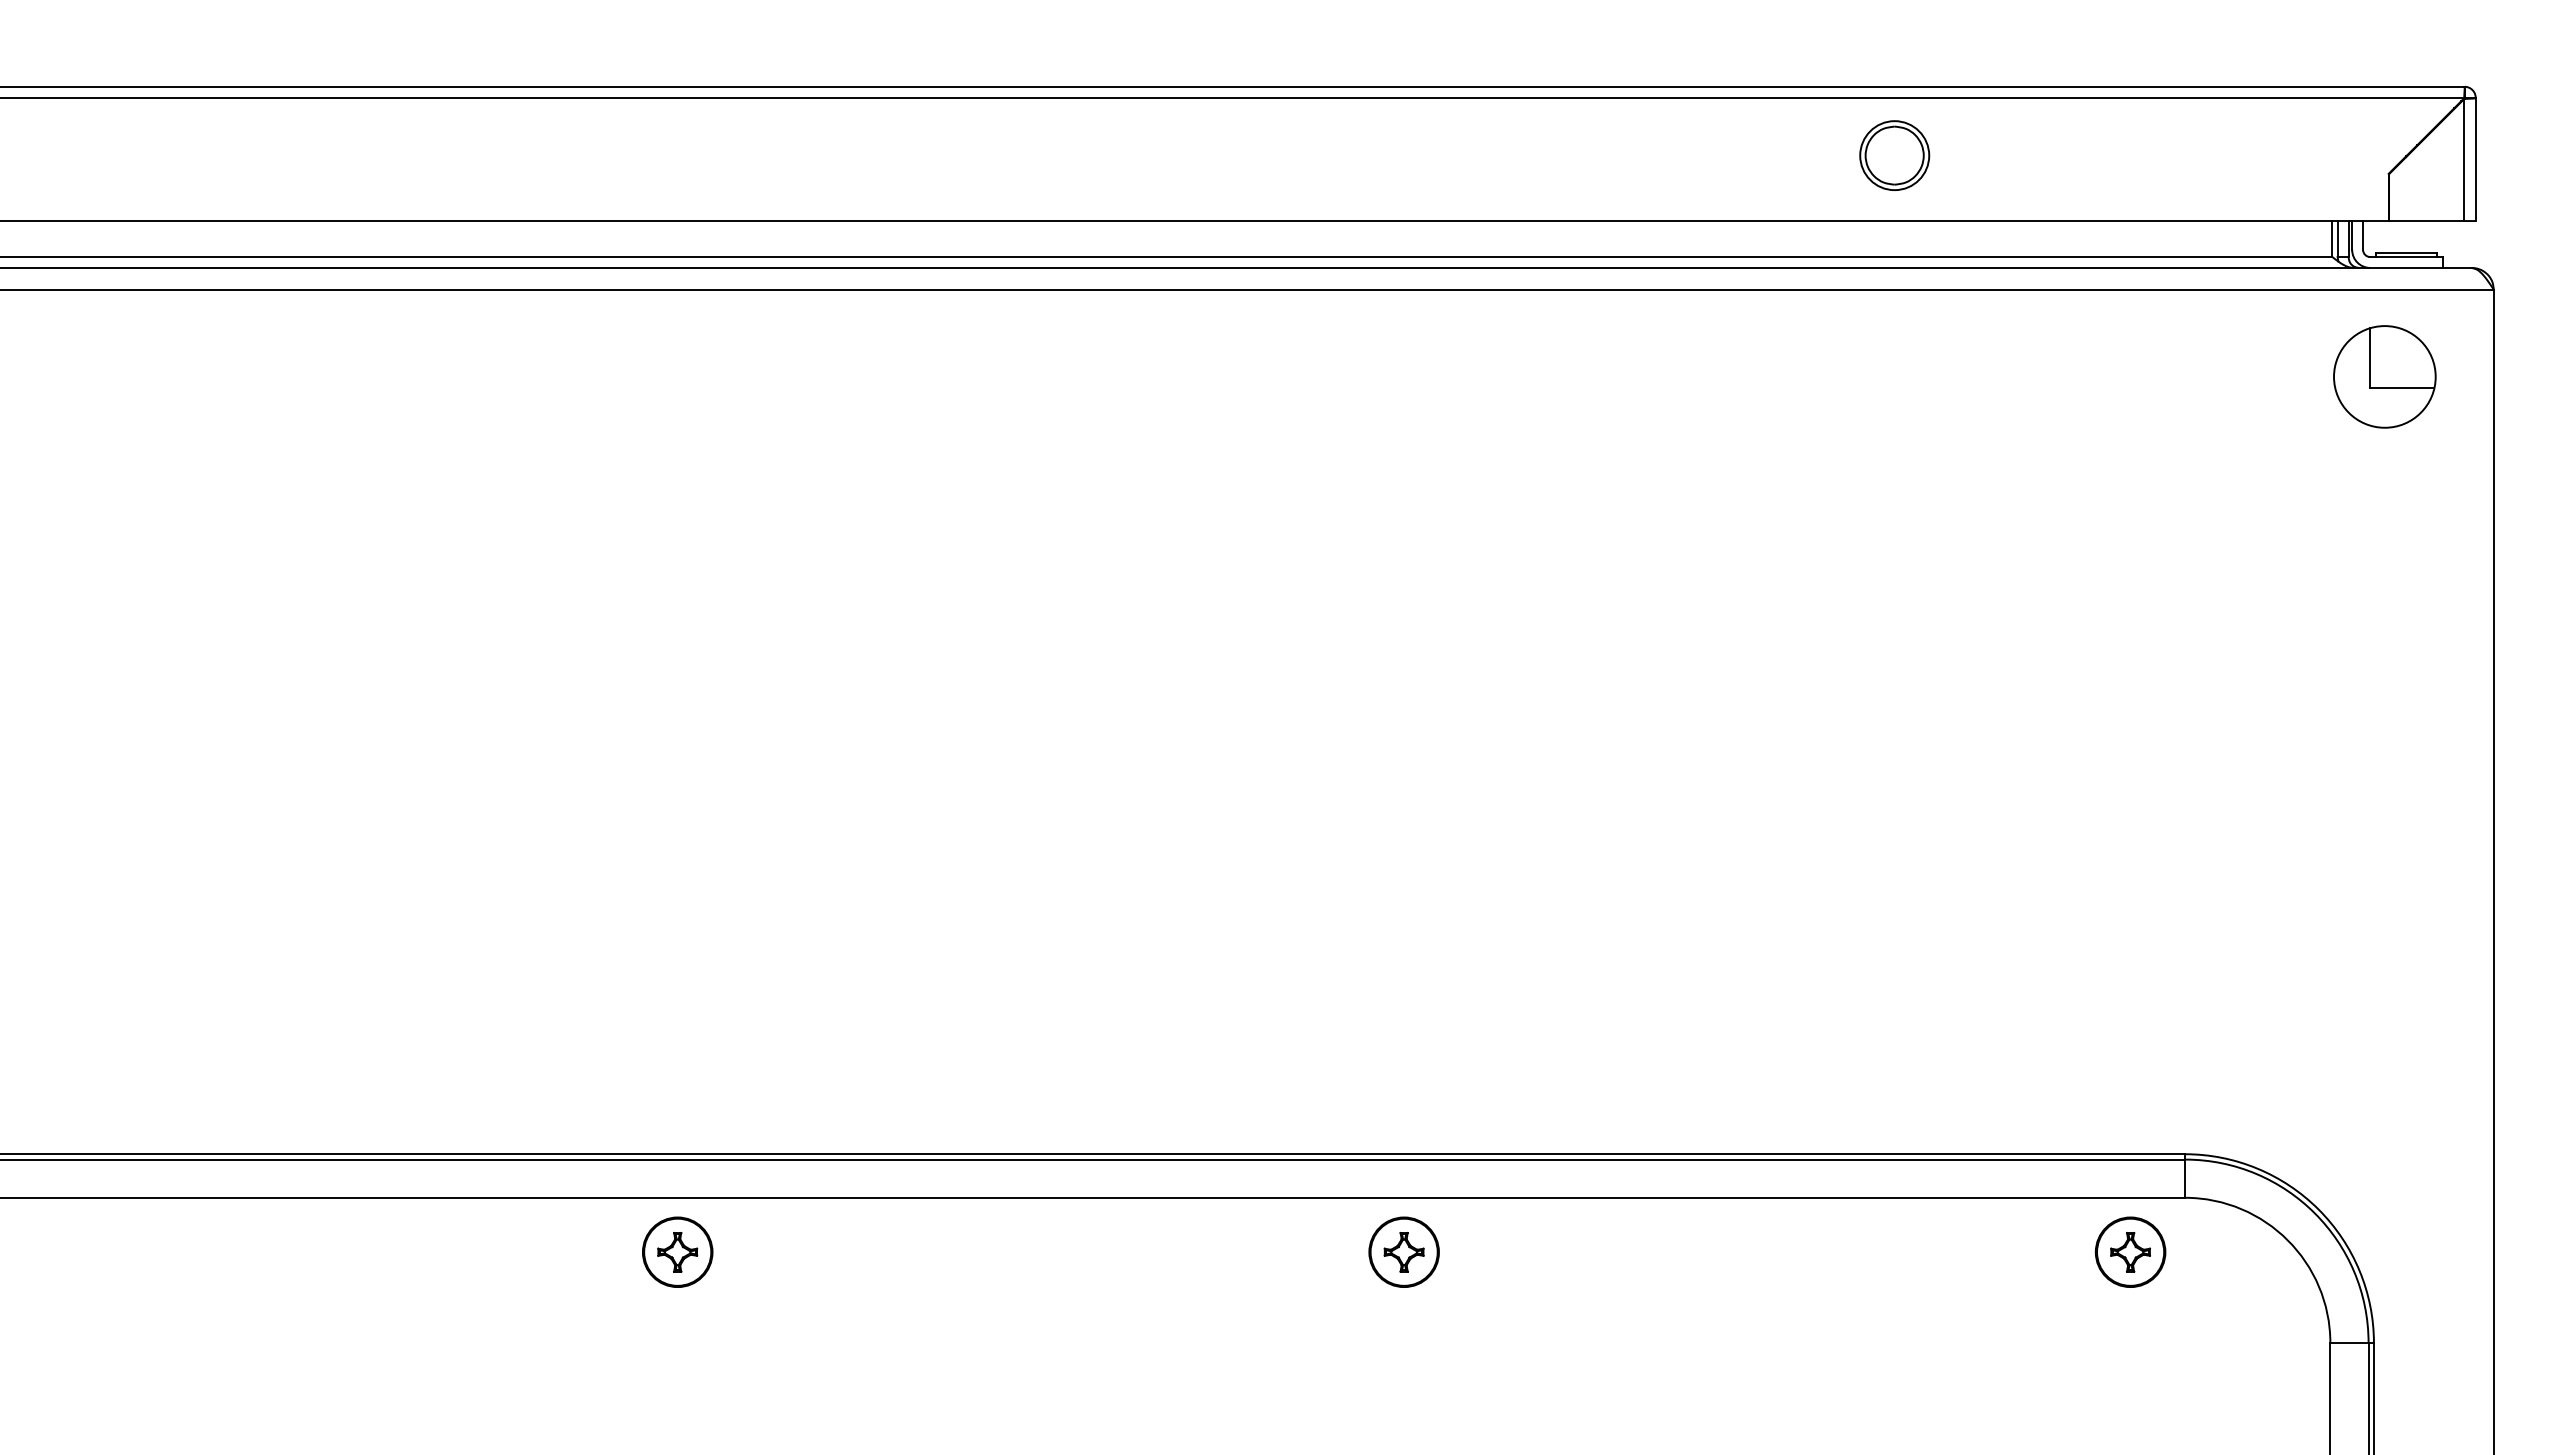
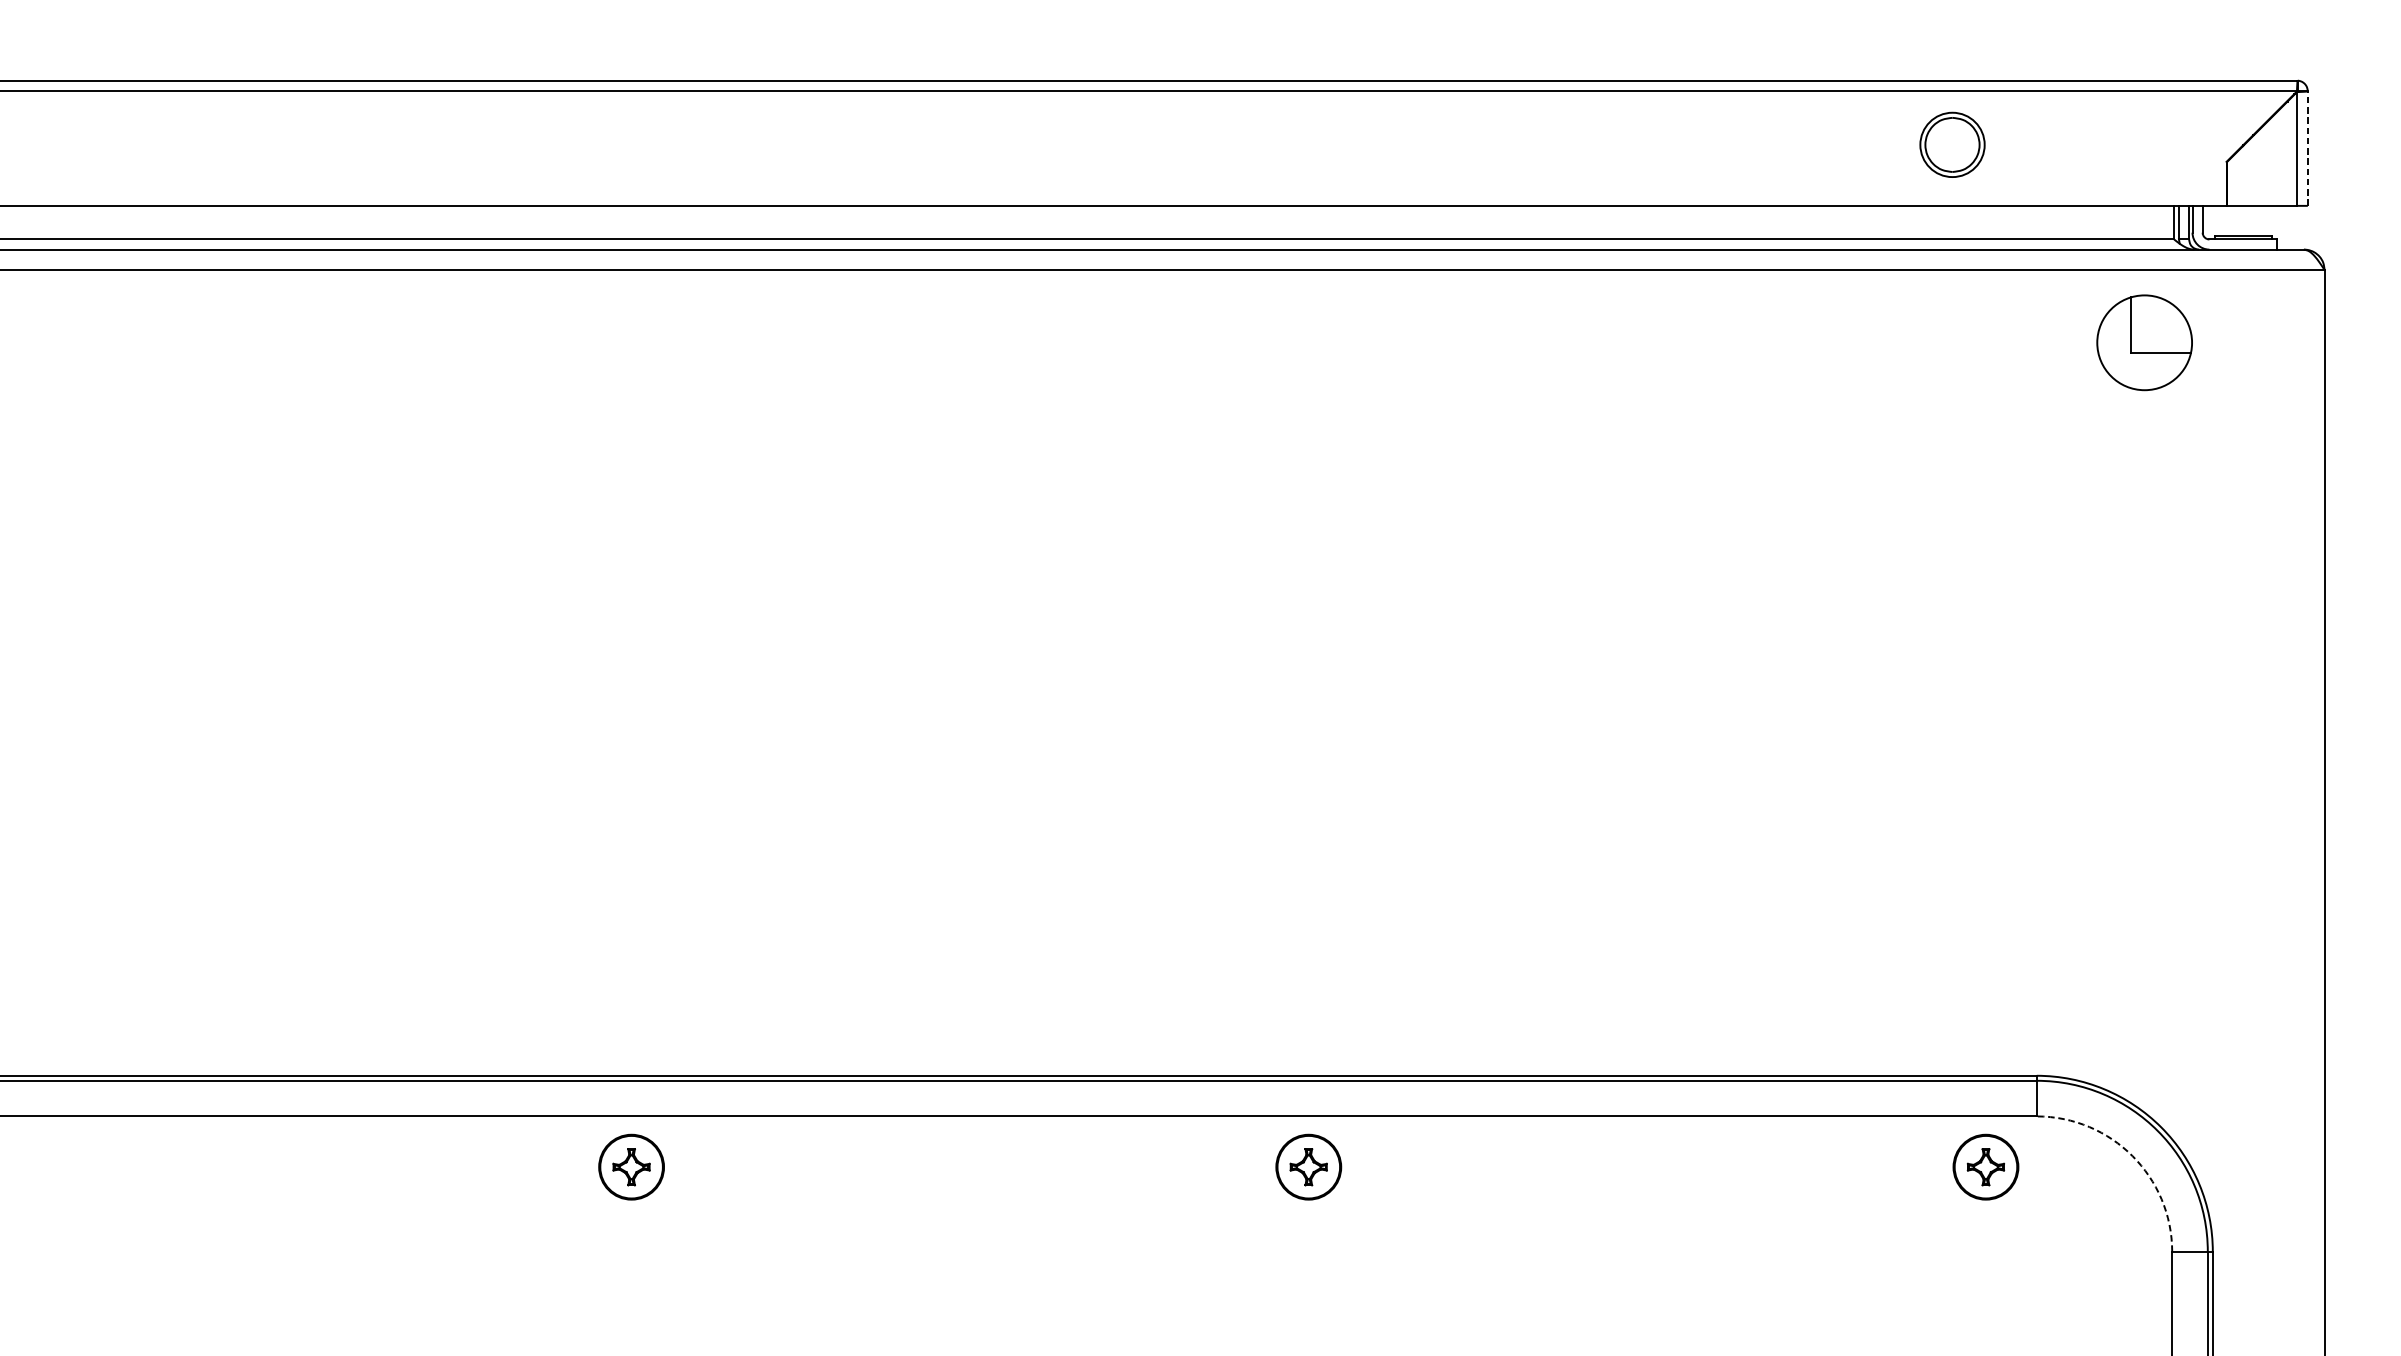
part: (1894, 155) -> (1952, 144), moved
line: (2475, 159) -> (2307, 148), solid -> dashed
part: (2384, 376) -> (2144, 342), moved
arc: (2287, 1240) -> (2132, 1156), solid -> dashed

